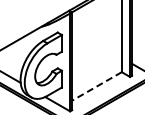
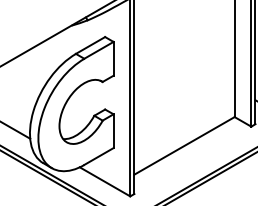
line: (97, 86) -> (185, 146), dashed -> solid

